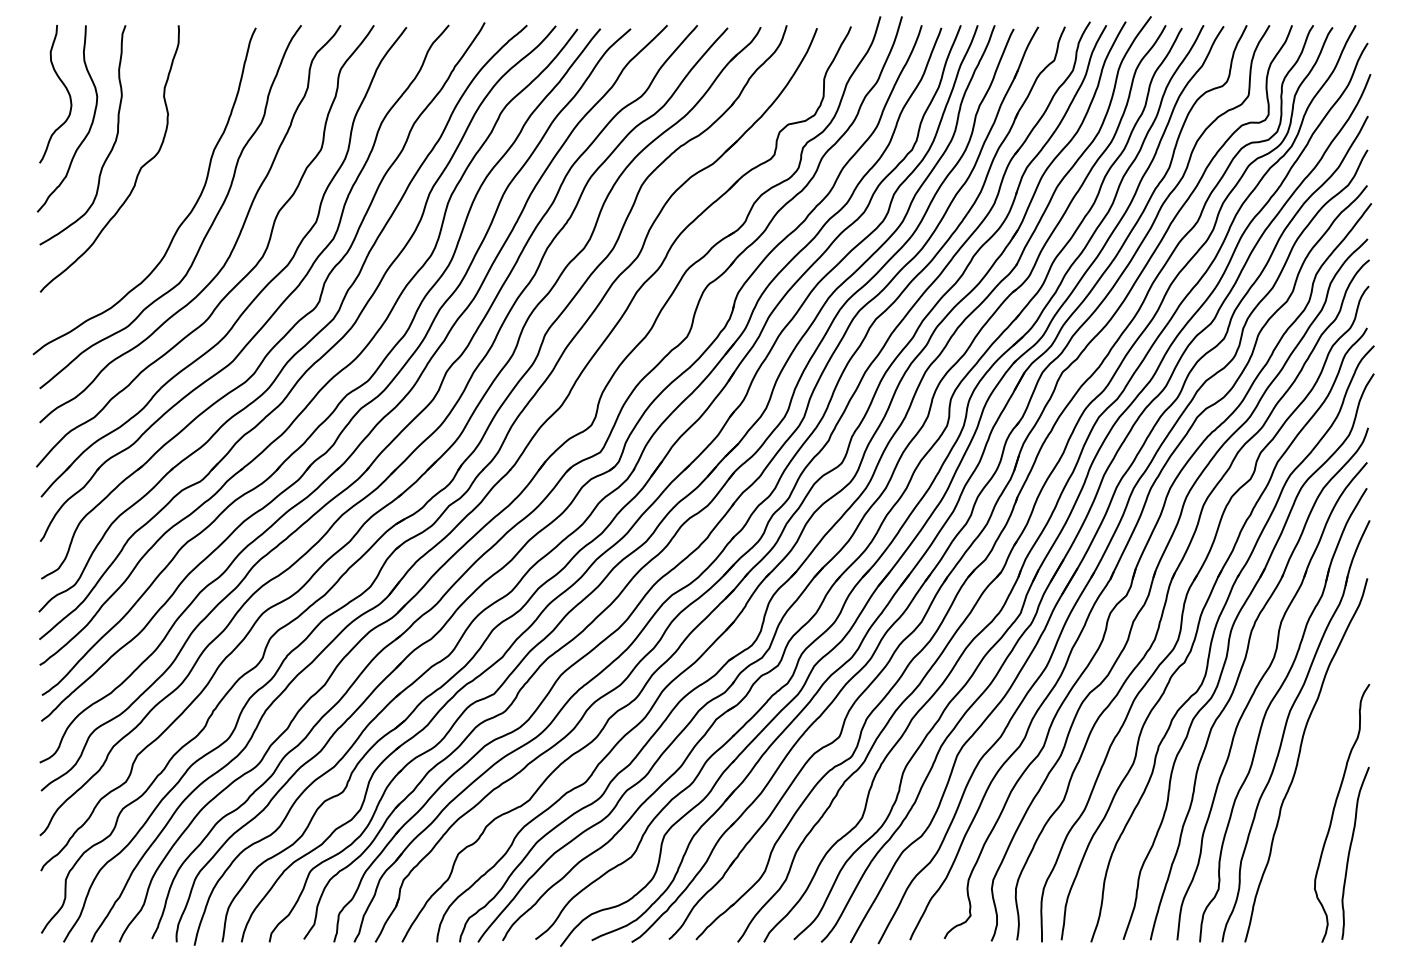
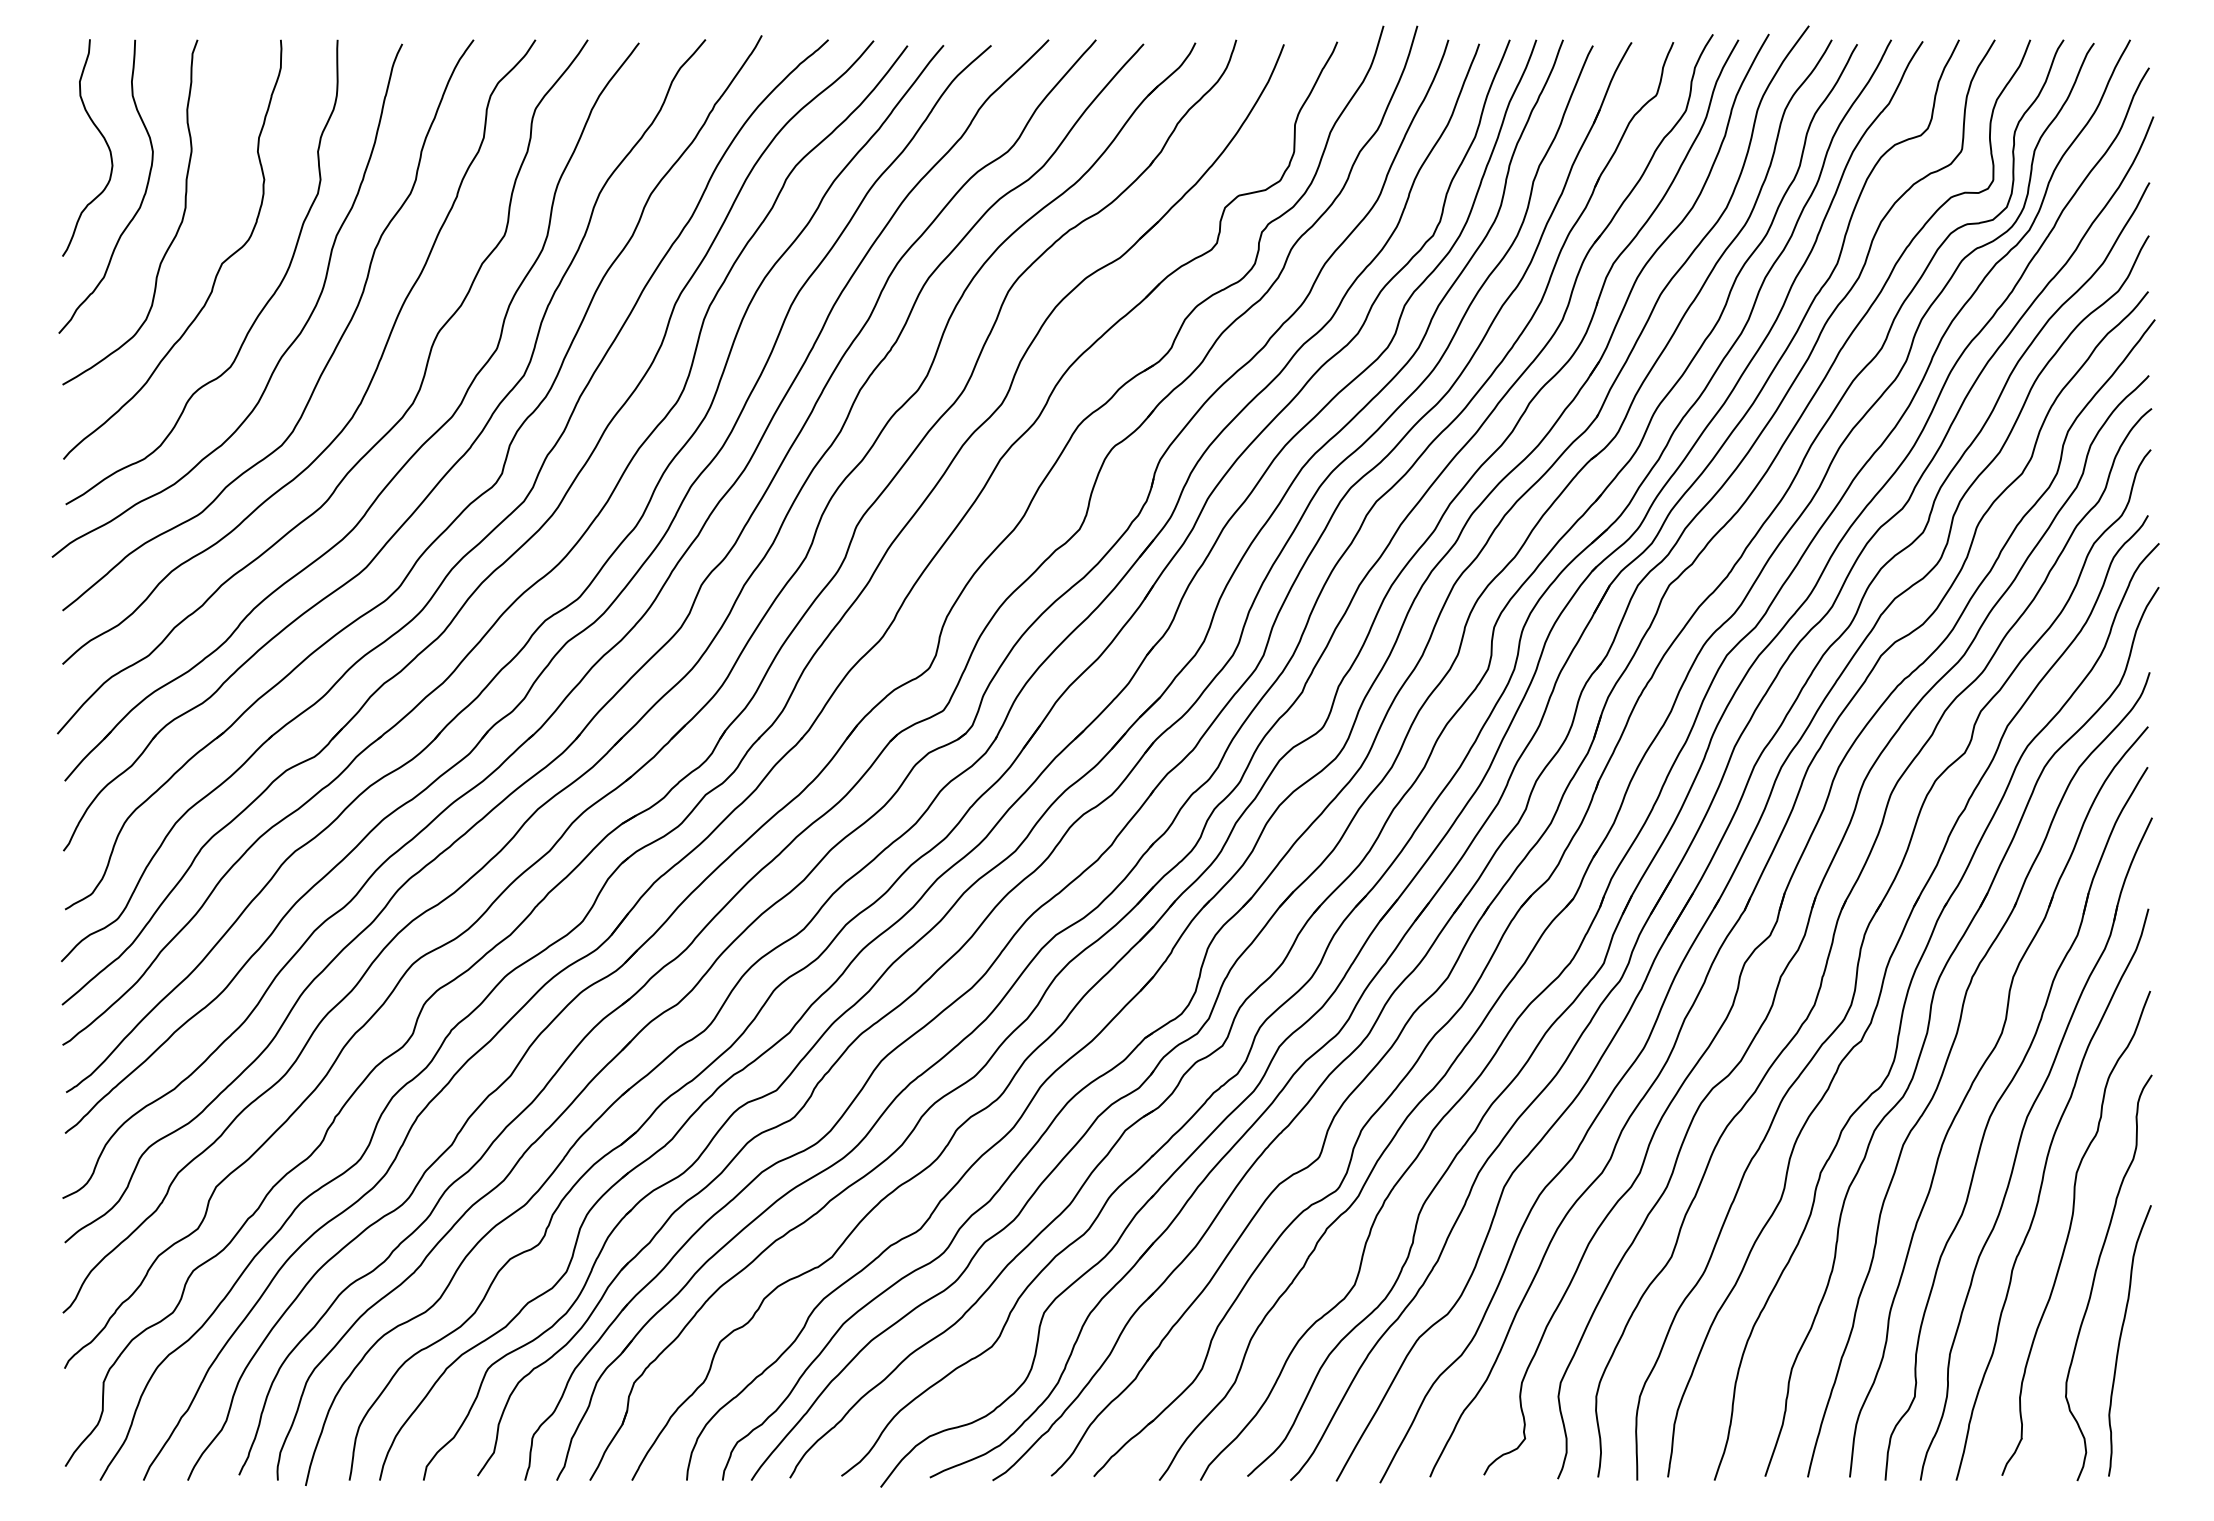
curve: (164, 198) -> (258, 311), added
curve: (1318, 782) -> (2071, 1229), added

